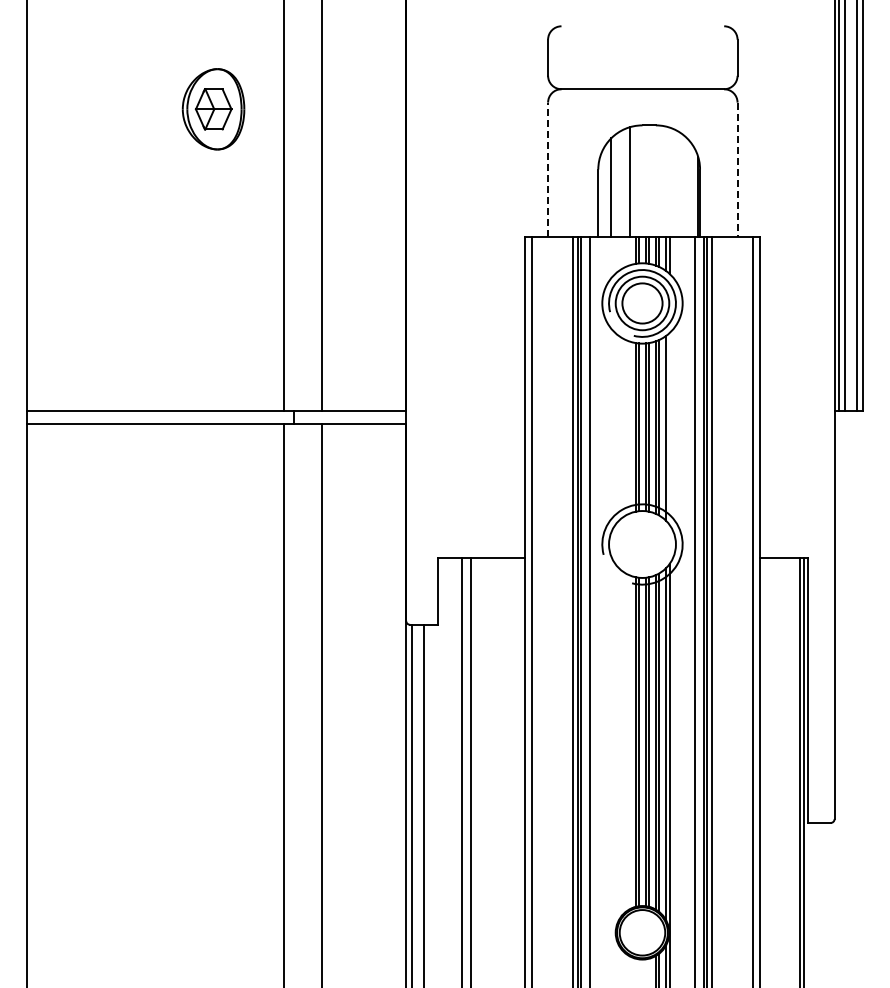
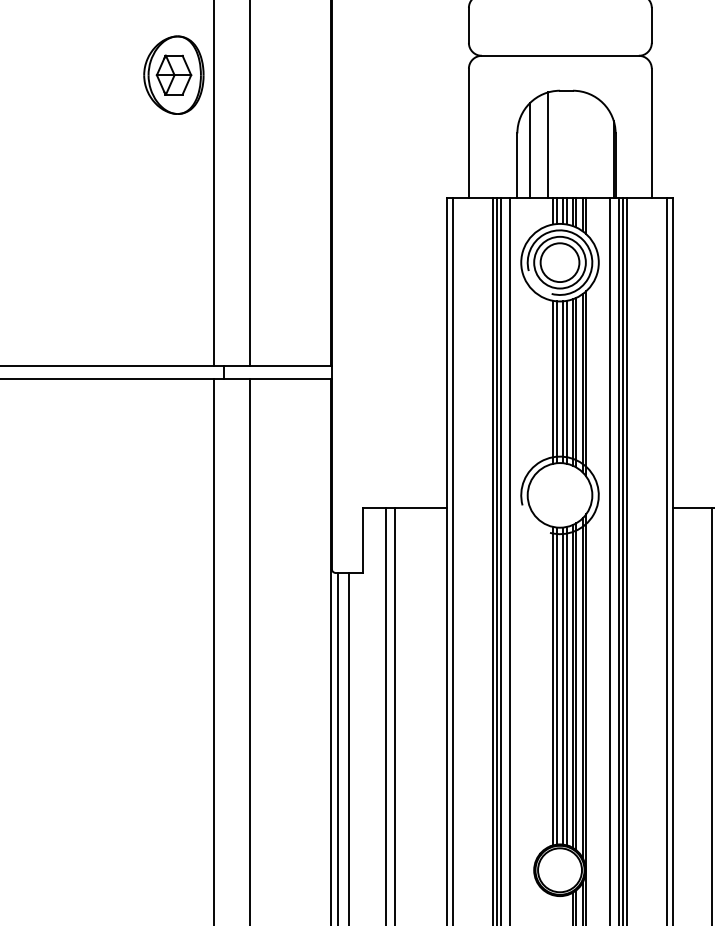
part: (213, 109) -> (173, 75), moved
line: (548, 169) -> (469, 133), dashed -> solid
line: (737, 169) -> (651, 133), dashed -> solid
line: (669, 428) -> (586, 383), added

